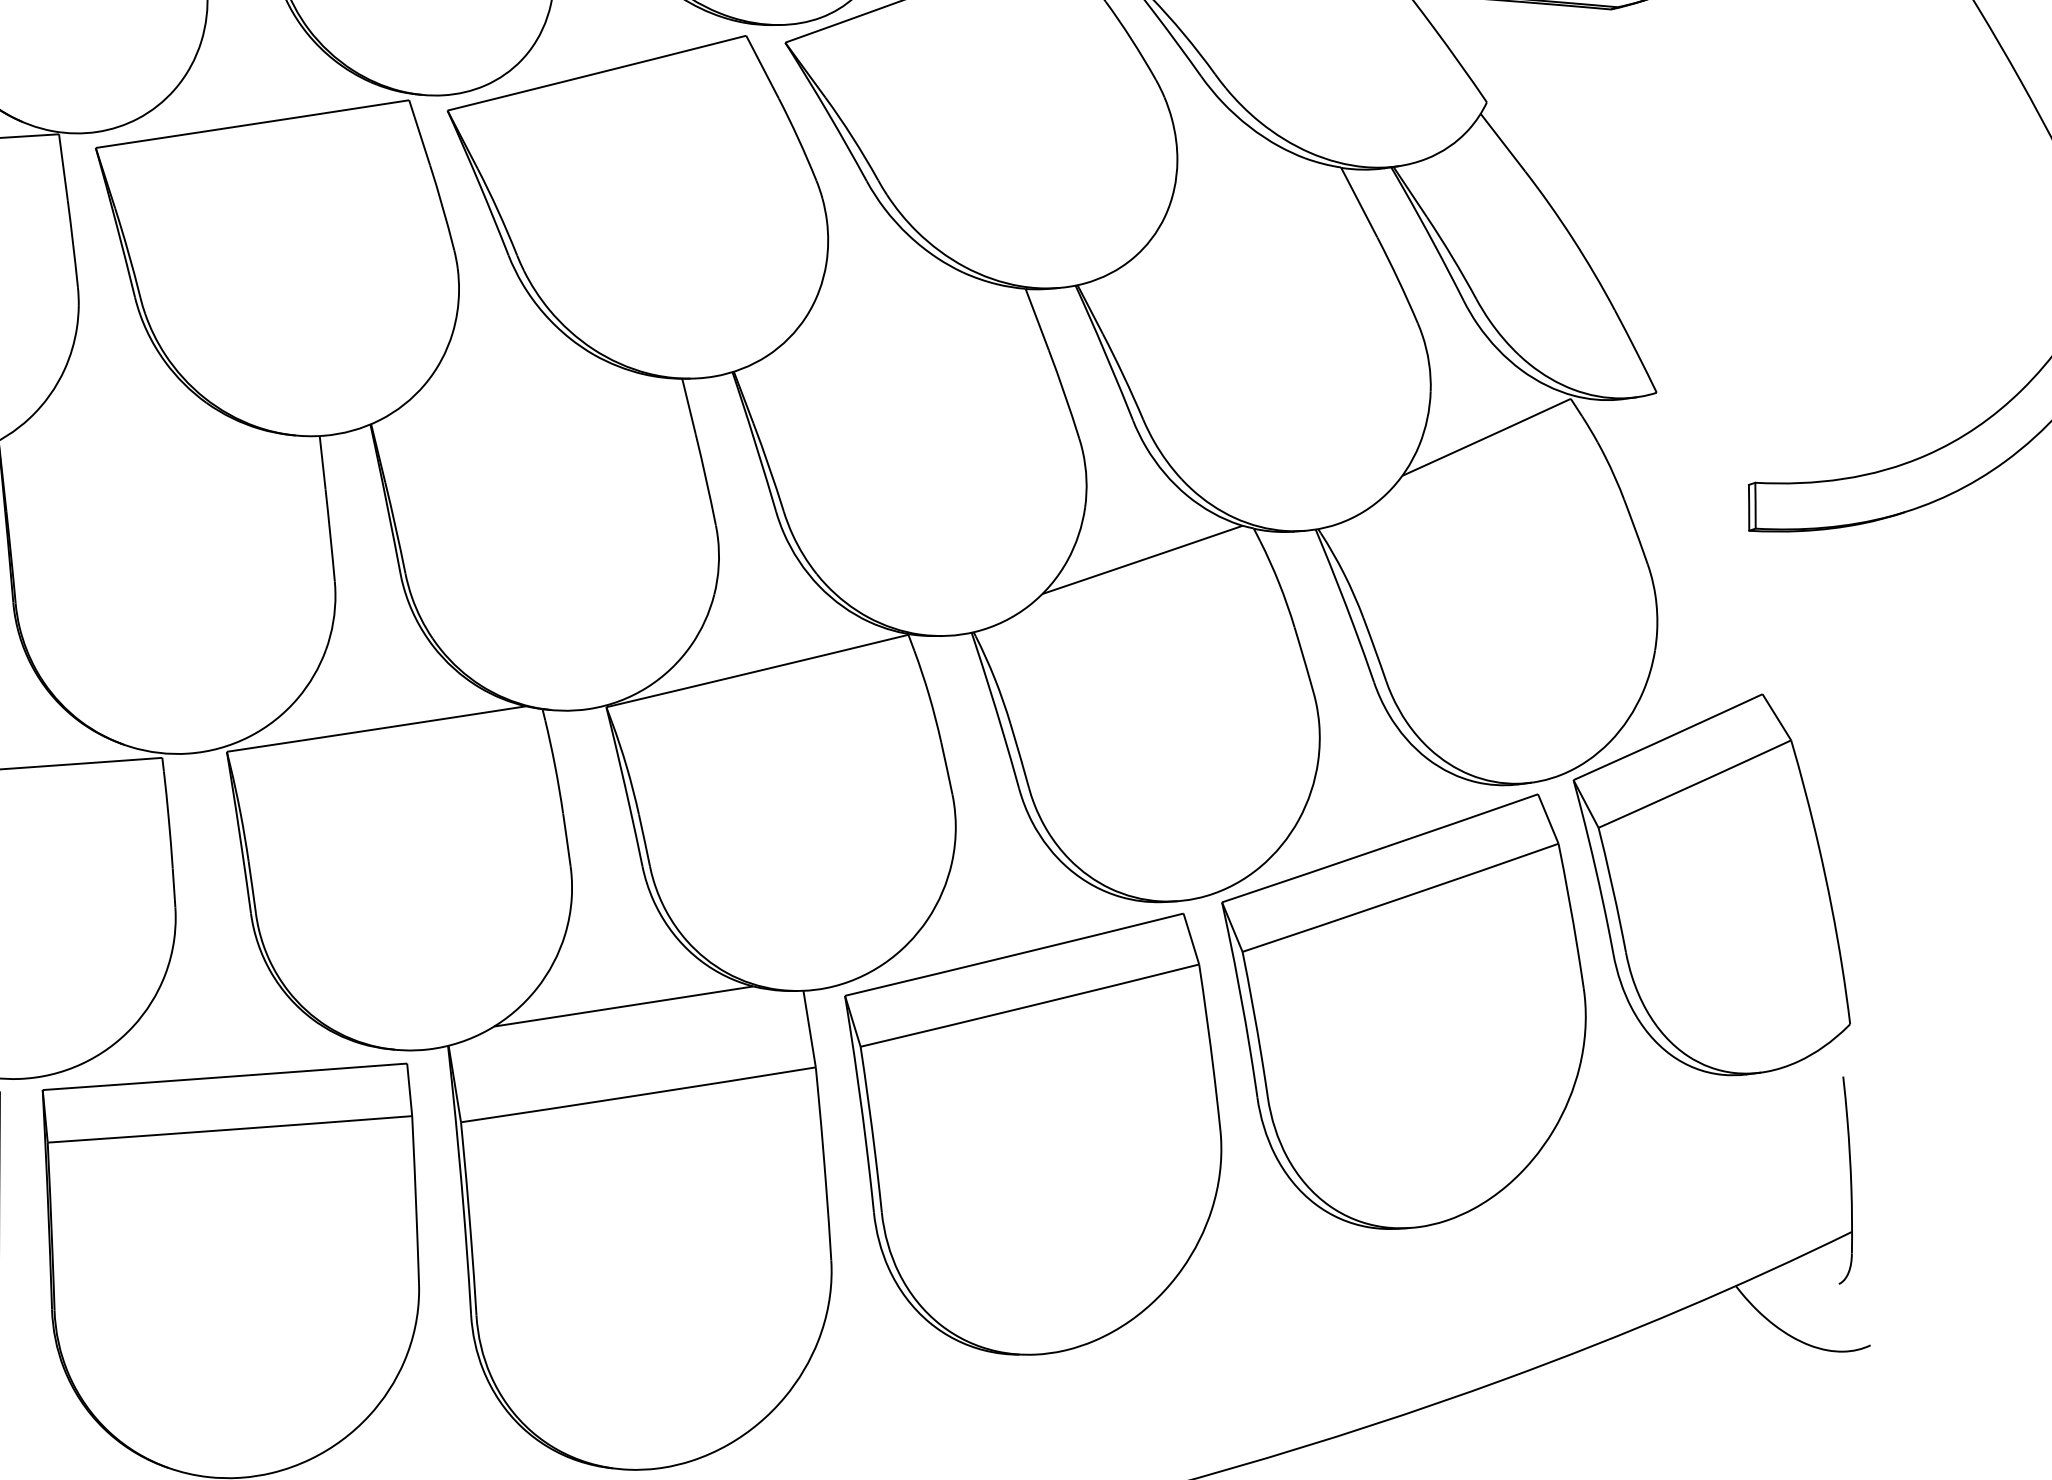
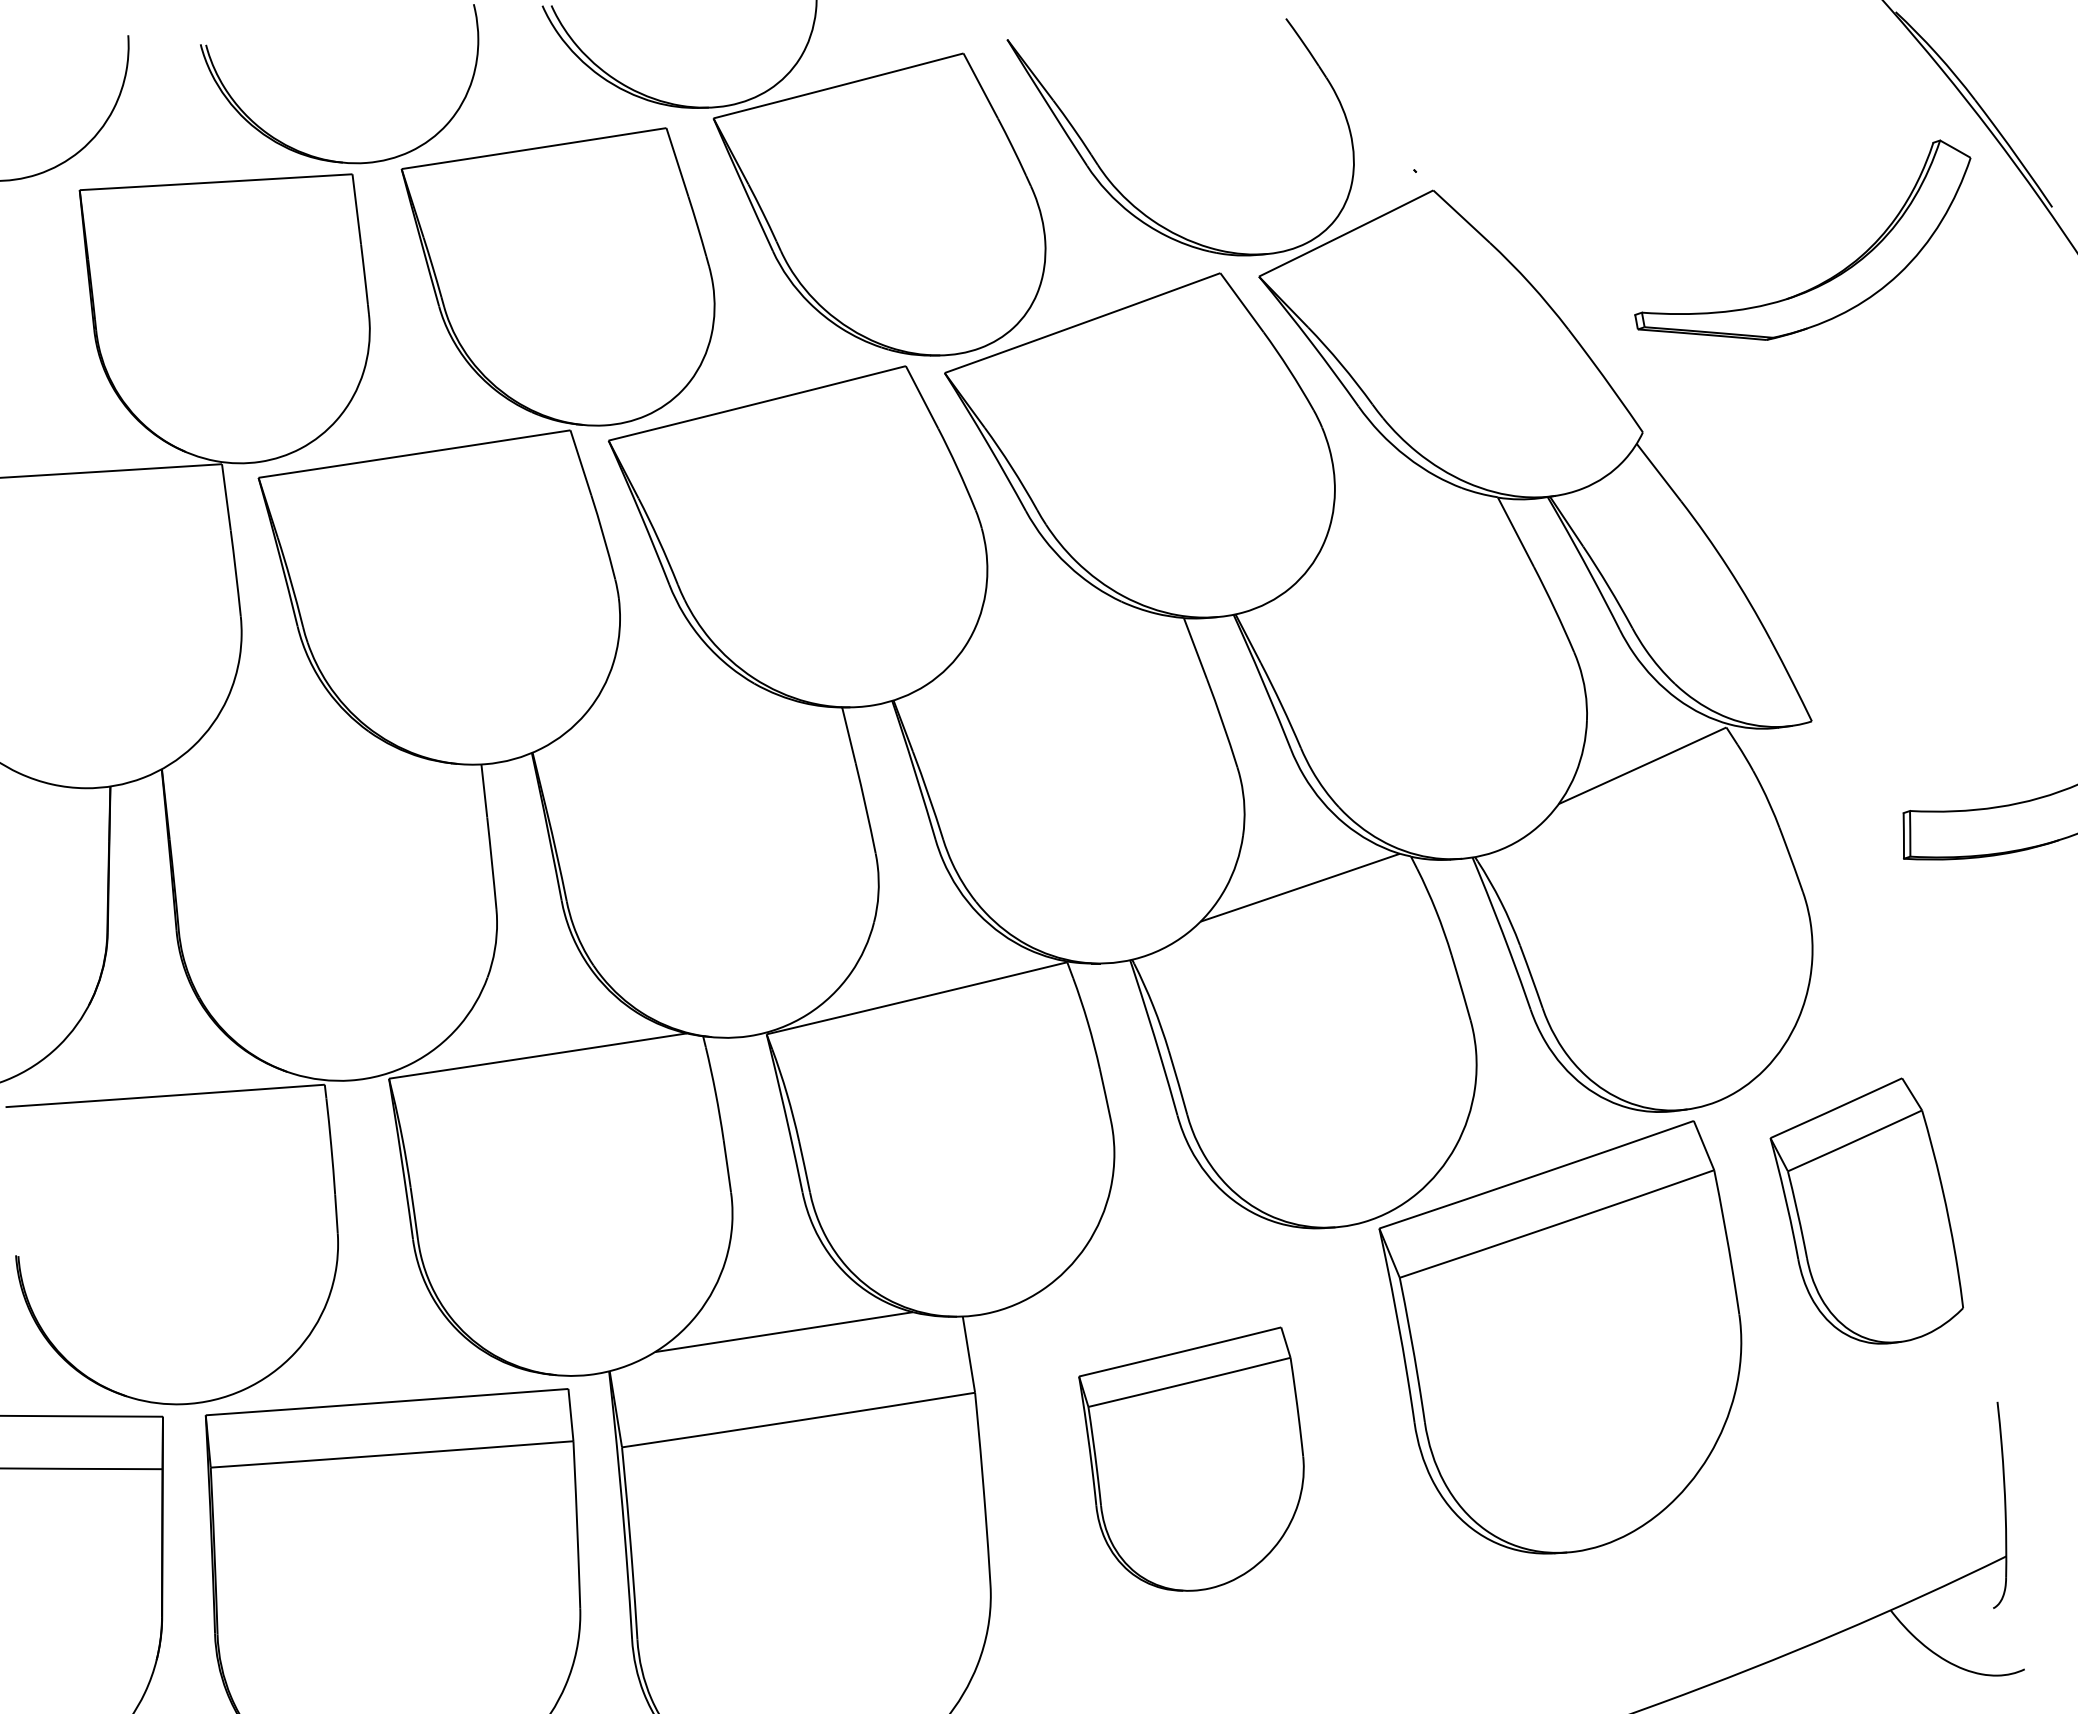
part: (1711, 884) -> (1866, 1210), size x0.7
part: (1033, 1133) -> (1191, 1458), size x0.6

